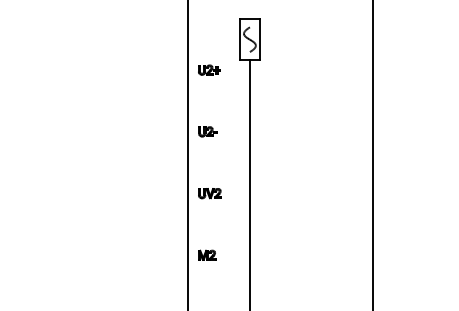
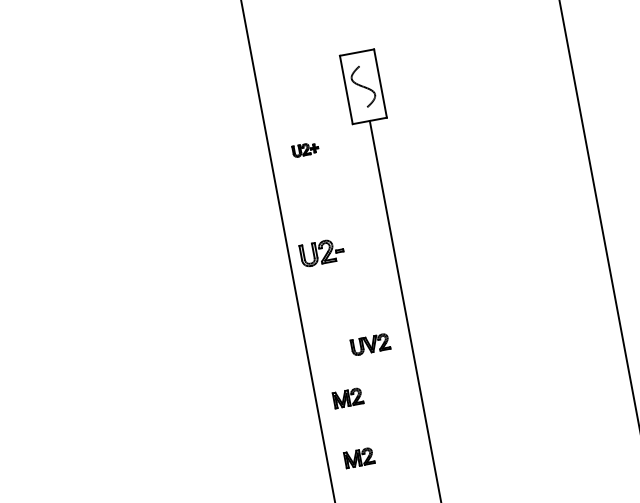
part: (209, 69) -> (305, 148), size x0.7
part: (207, 131) -> (321, 252), size x1.4
part: (209, 193) -> (369, 344), moved
part: (207, 218) -> (348, 396), added

